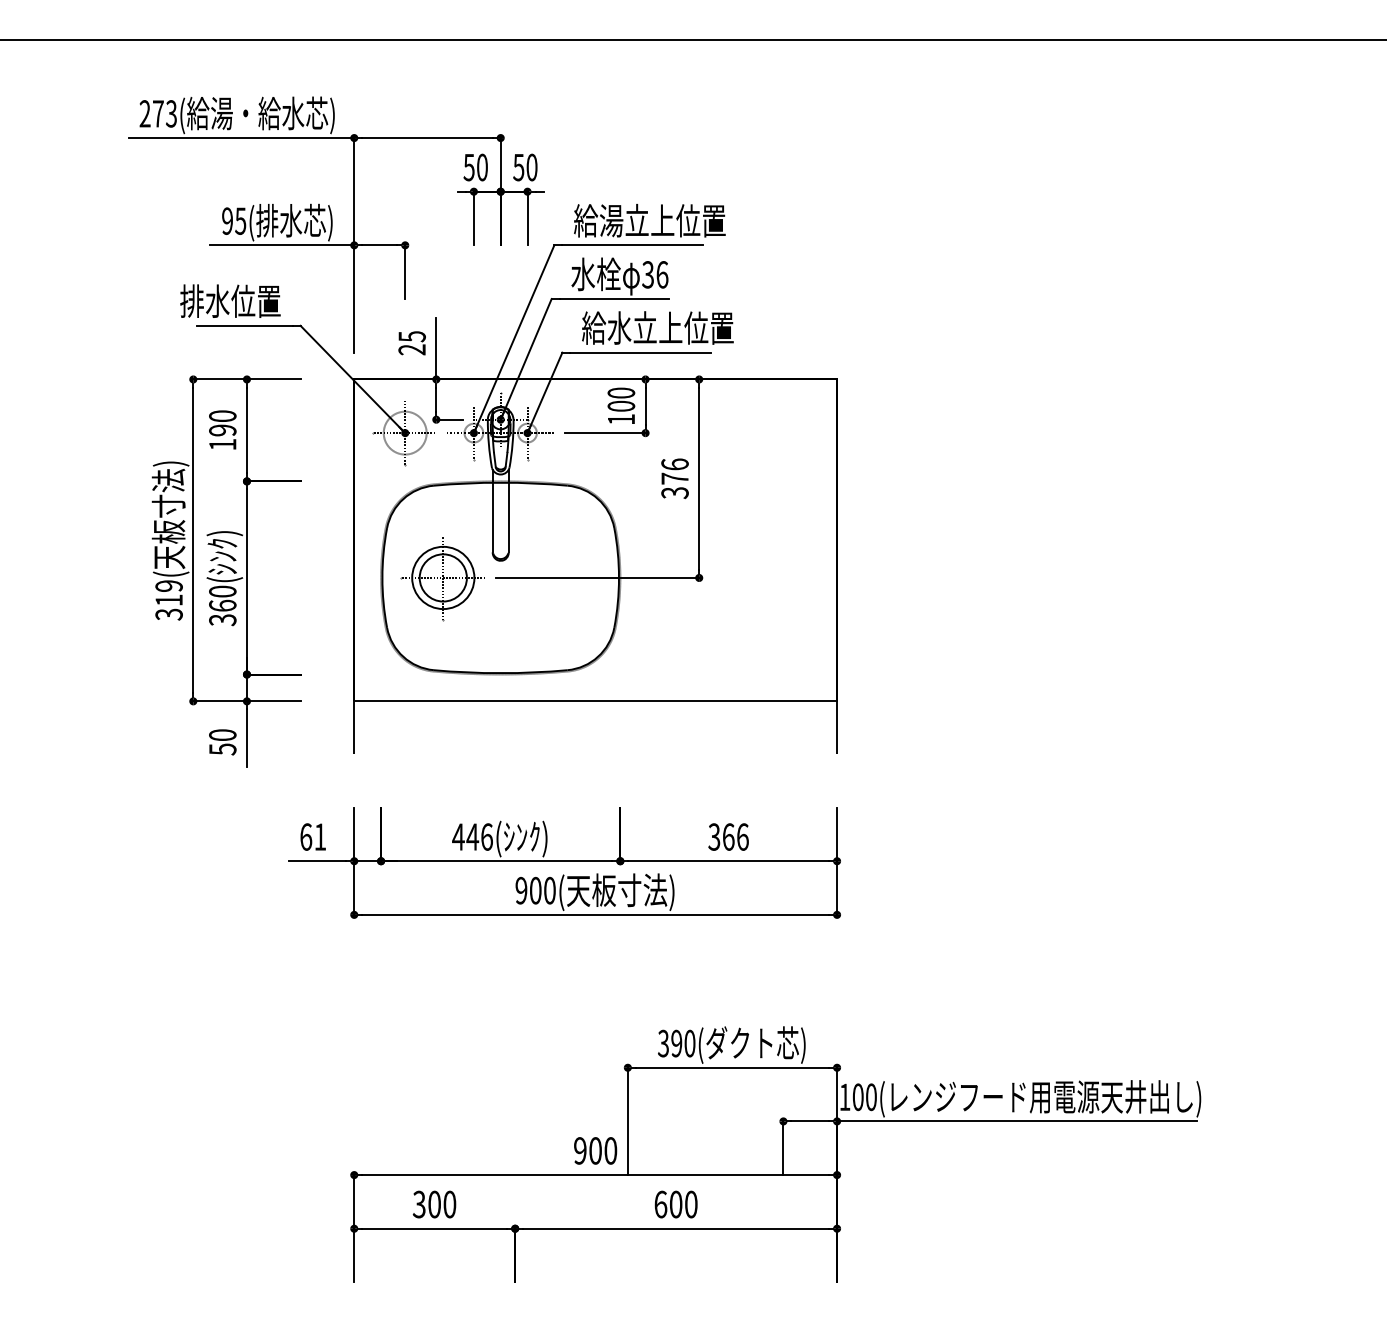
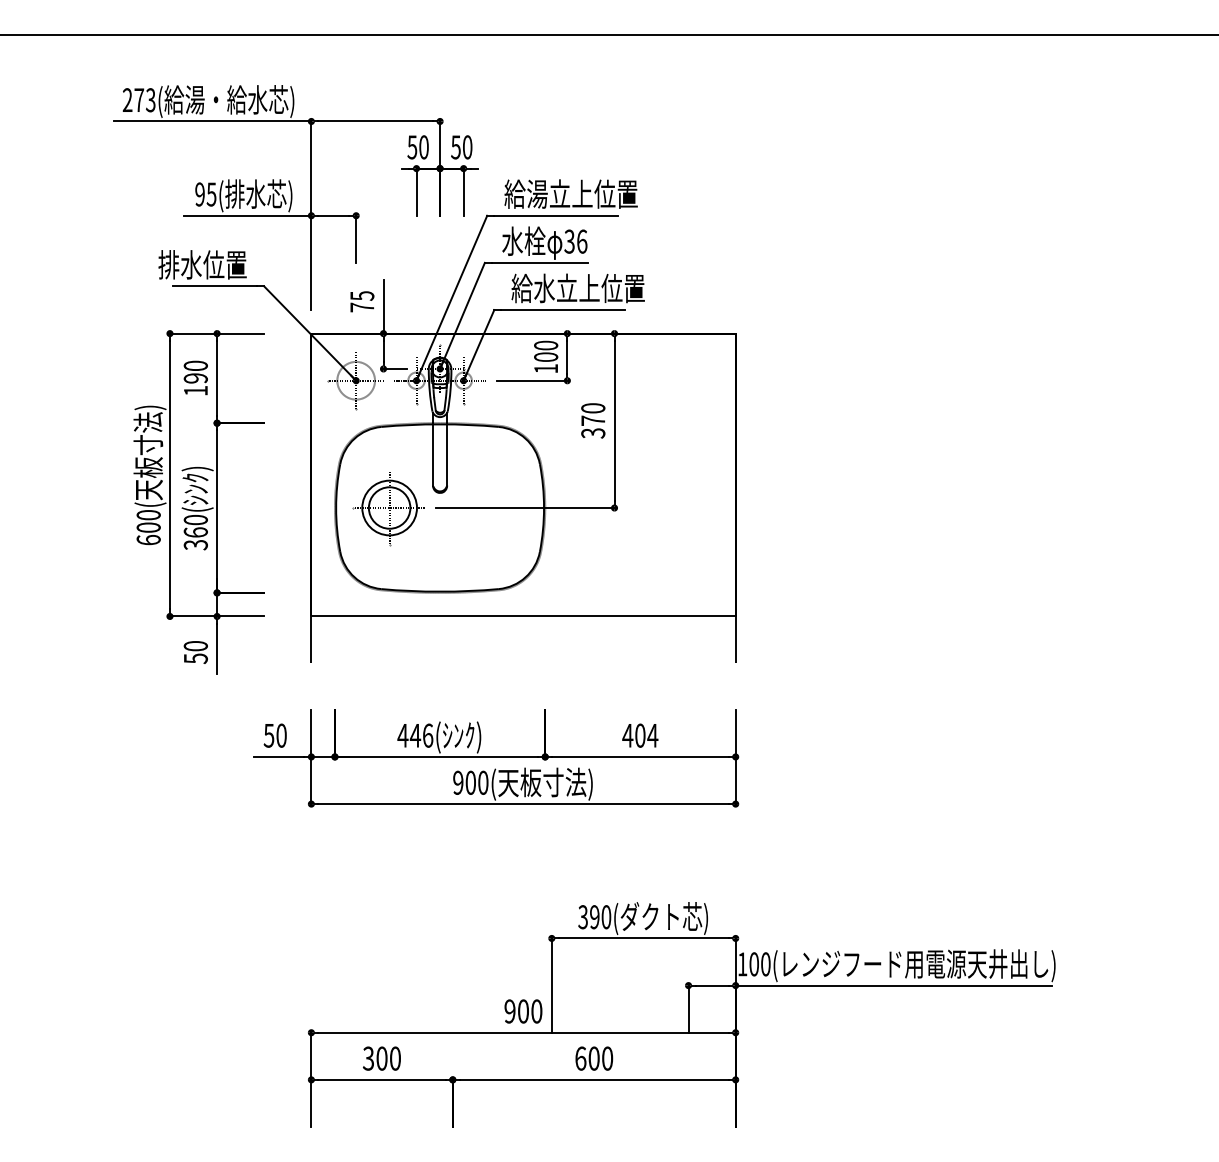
text: (412, 349) -> (362, 307), 25 -> 75
text: (675, 464) -> (593, 408), 376 -> 370
text: (168, 600) -> (148, 527), 319( -> 600(
text: (312, 836) -> (274, 735), 61 -> 50
text: (728, 836) -> (640, 735), 366 -> 404

